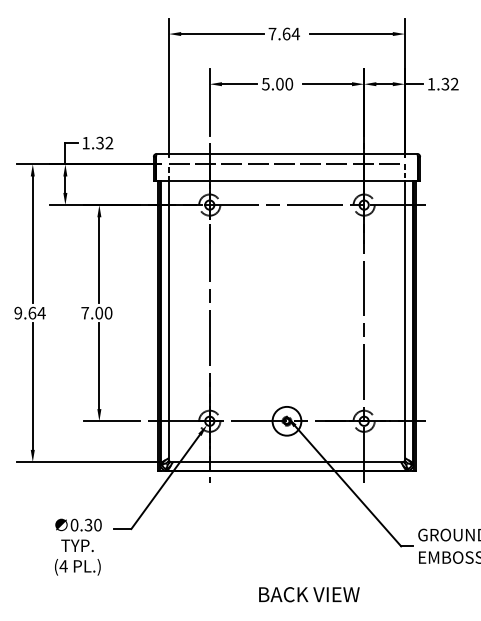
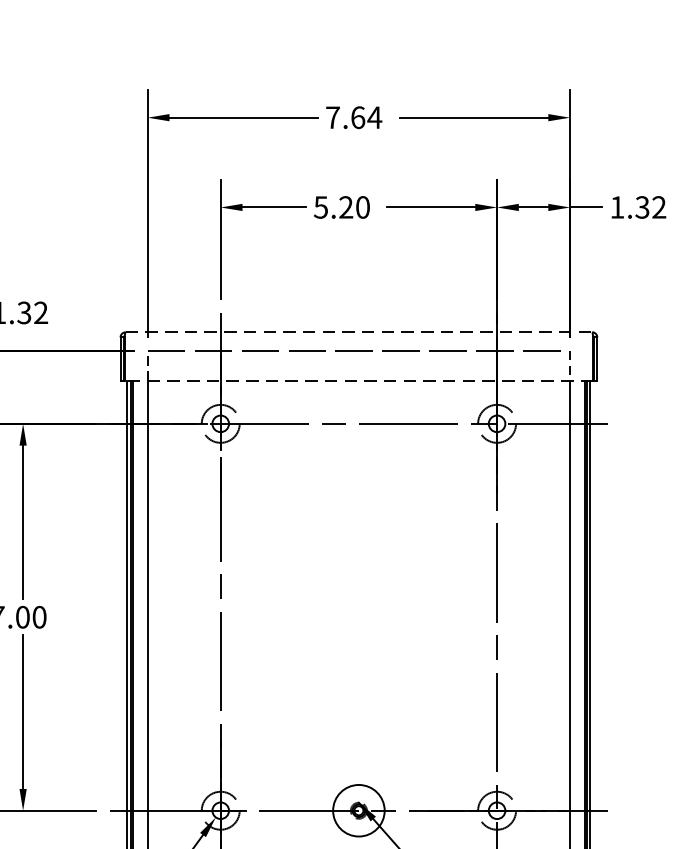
text: (279, 84) -> (345, 207), 5.00 -> 5.20
line: (287, 153) -> (359, 331), solid -> dashed
line: (286, 180) -> (358, 379), solid -> dashed

